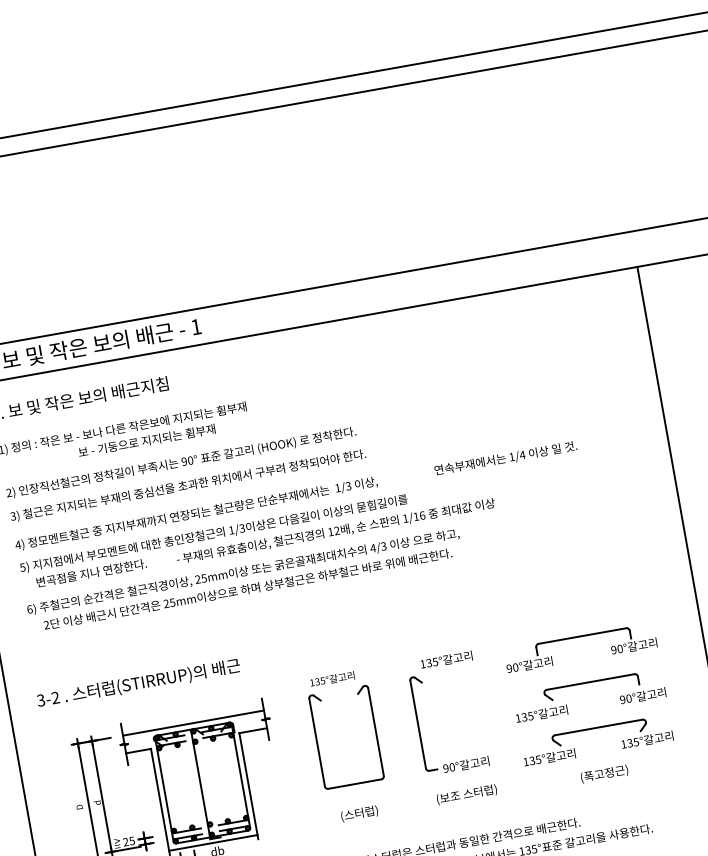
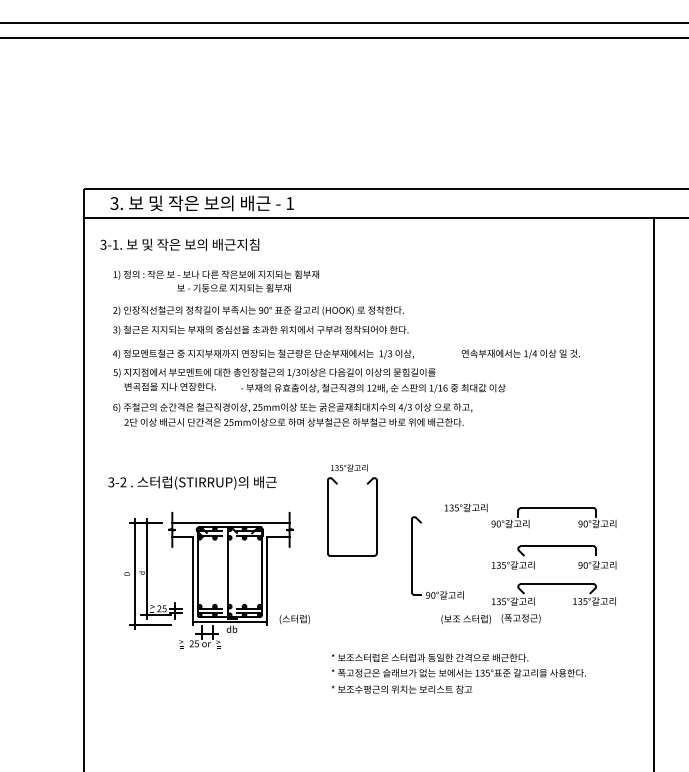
text: (446, 659) -> (466, 507), moved
part: (316, 734) -> (328, 510), moved
text: (603, 773) -> (520, 618), moved
text: (466, 794) -> (465, 619), moved
text: (359, 813) -> (294, 619), moved

